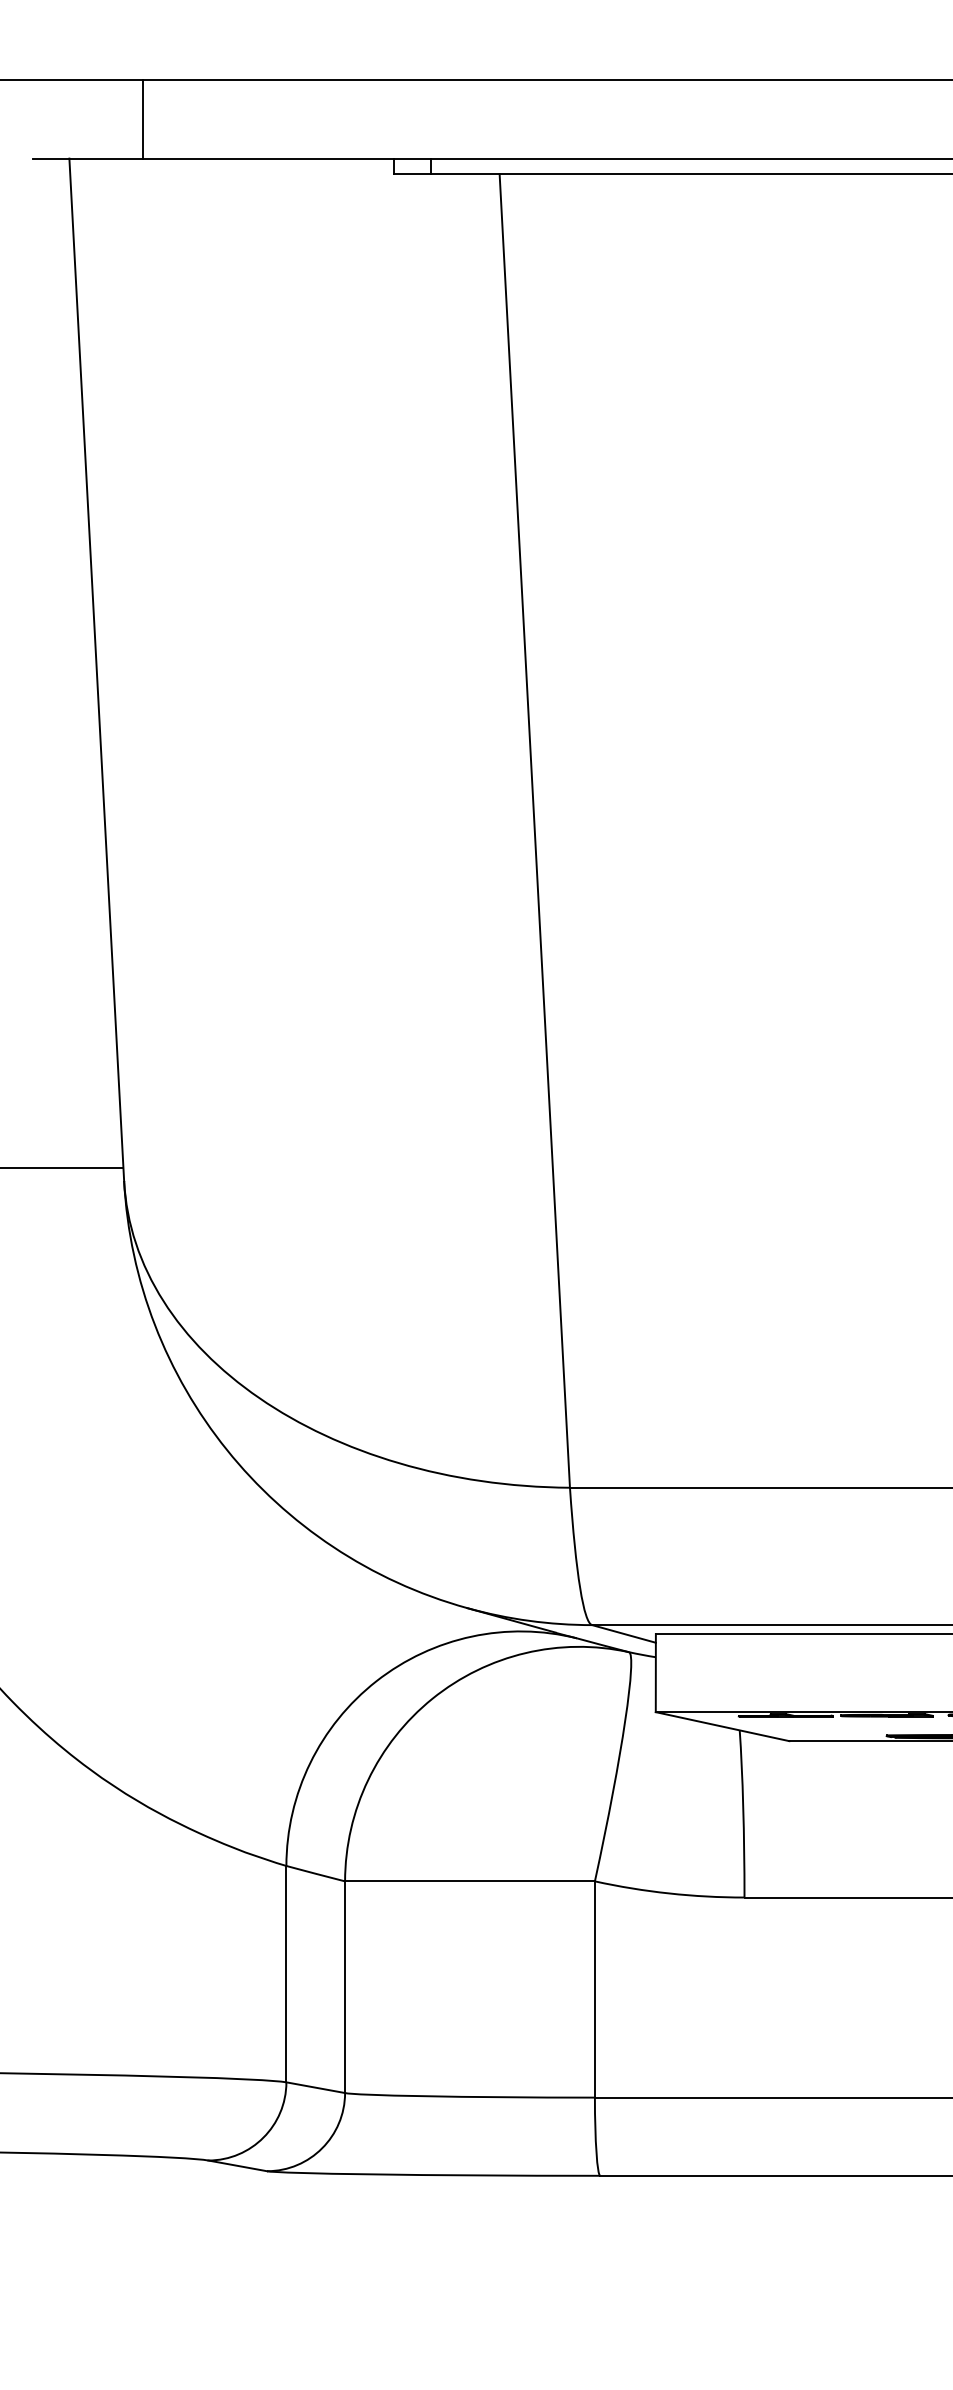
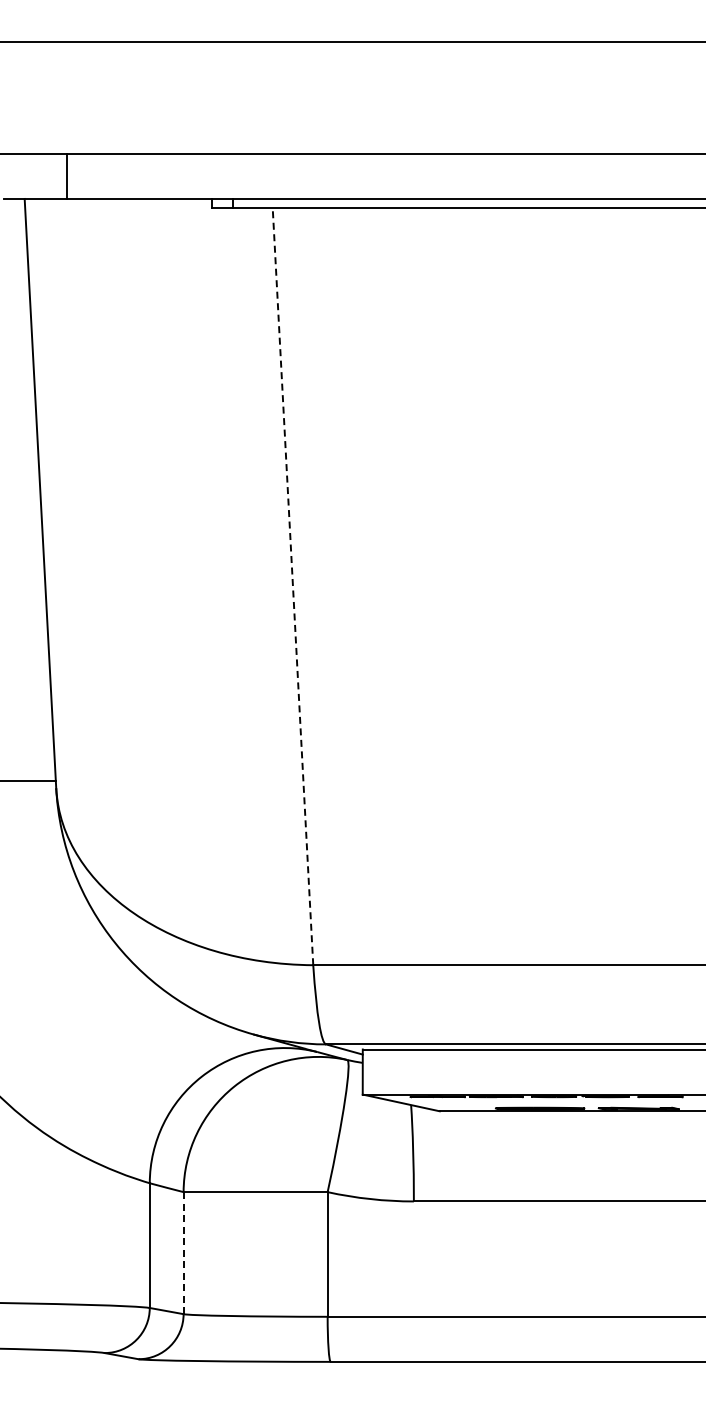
line: (533, 830) -> (292, 586), solid -> dashed
line: (344, 1987) -> (183, 1253), solid -> dashed

